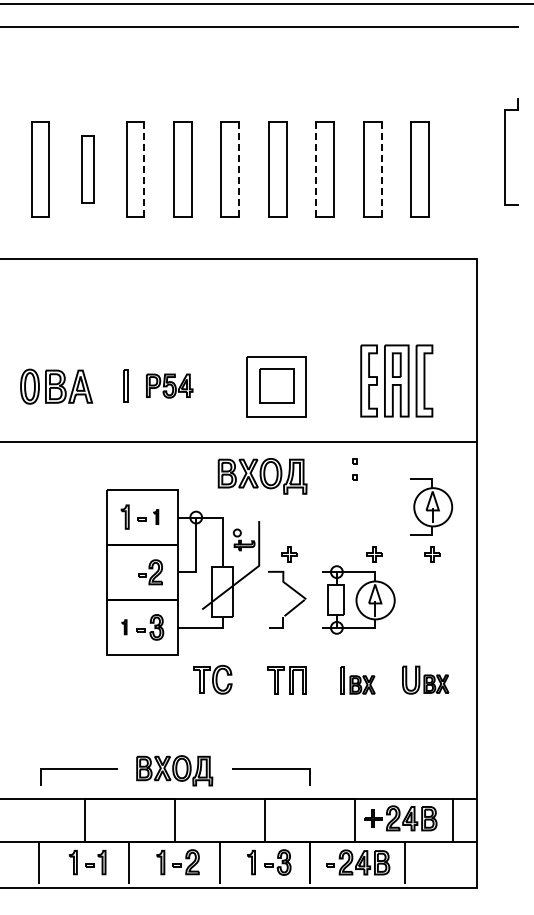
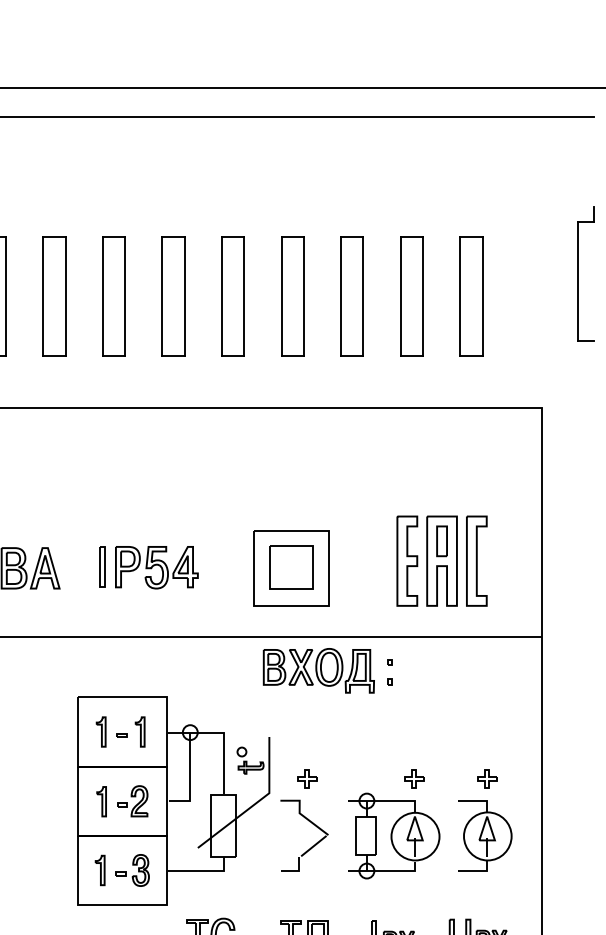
part: (87, 169) -> (53, 295), size x1.43
line: (144, 169) -> (125, 295), dashed -> solid
line: (239, 169) -> (244, 295), dashed -> solid
line: (381, 169) -> (422, 295), dashed -> solid
line: (316, 170) -> (341, 296), dashed -> solid
part: (169, 385) -> (156, 566), size x1.43
part: (262, 476) -> (318, 671), moved
part: (431, 506) -> (485, 835), moved
part: (155, 516) -> (139, 731), size x1.67
part: (125, 572) -> (101, 801), added
part: (124, 626) -> (100, 869), size x1.67

